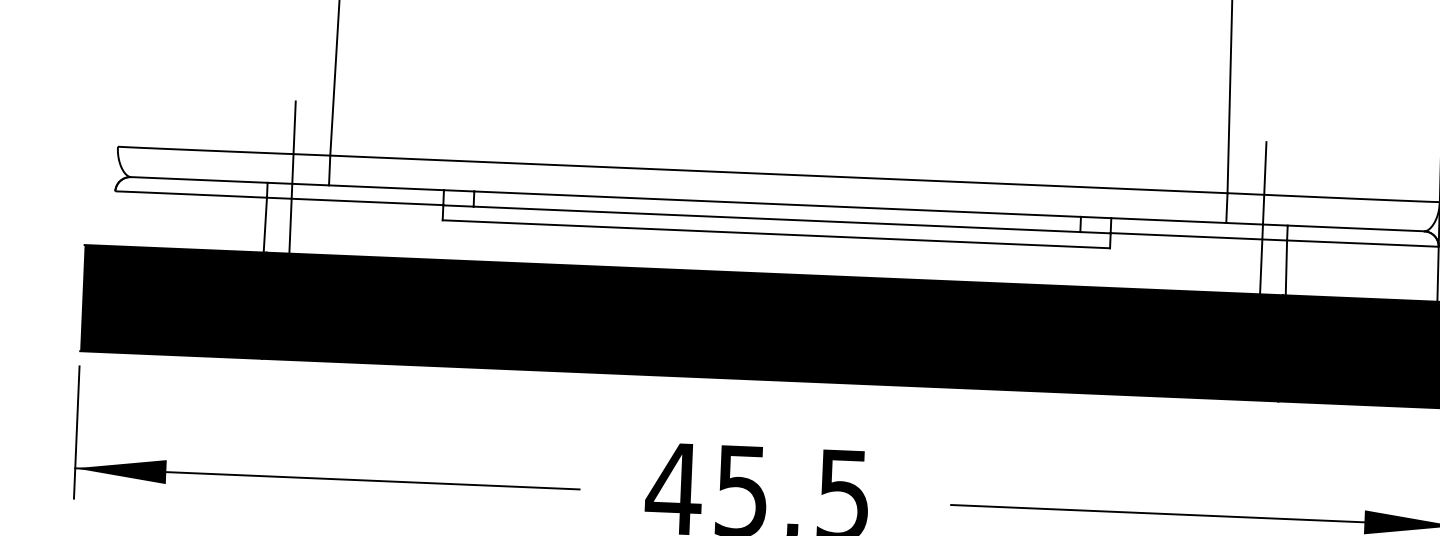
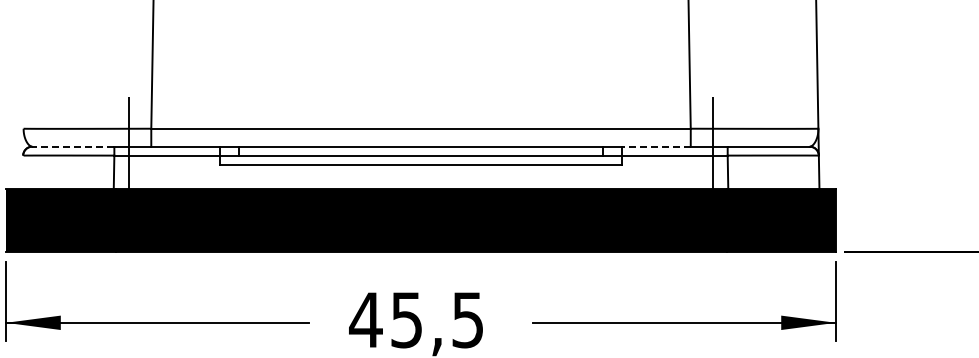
line: (197, 179) -> (72, 146), solid -> dashed
line: (1169, 220) -> (656, 146), solid -> dashed

